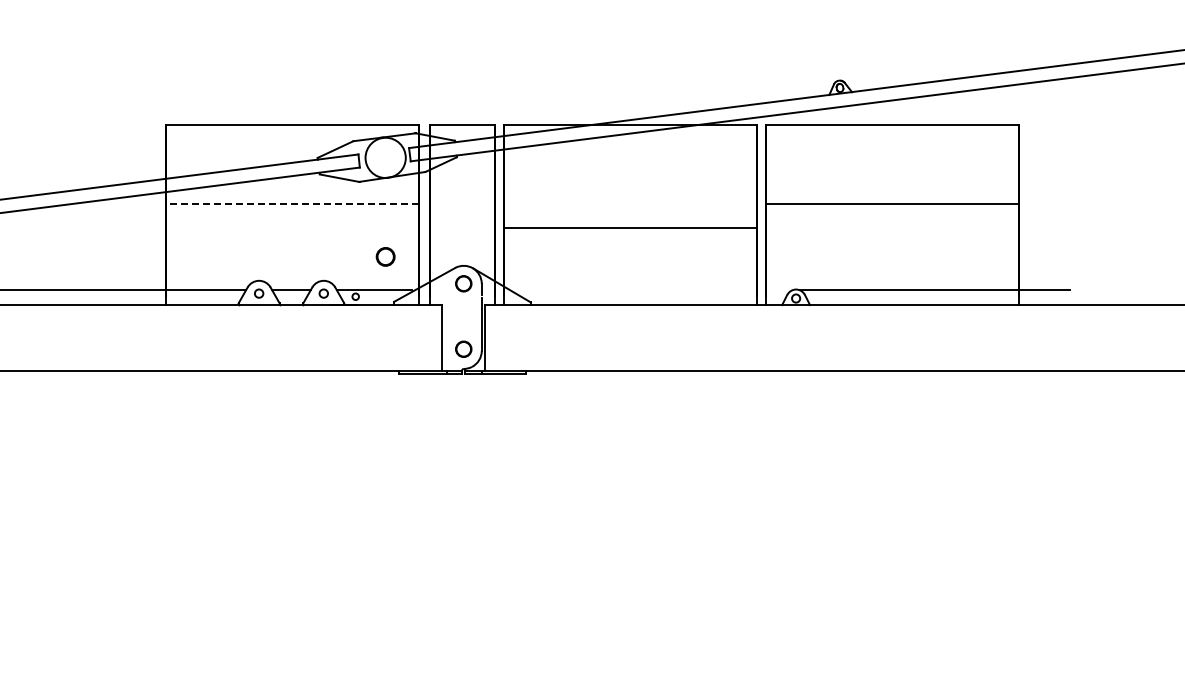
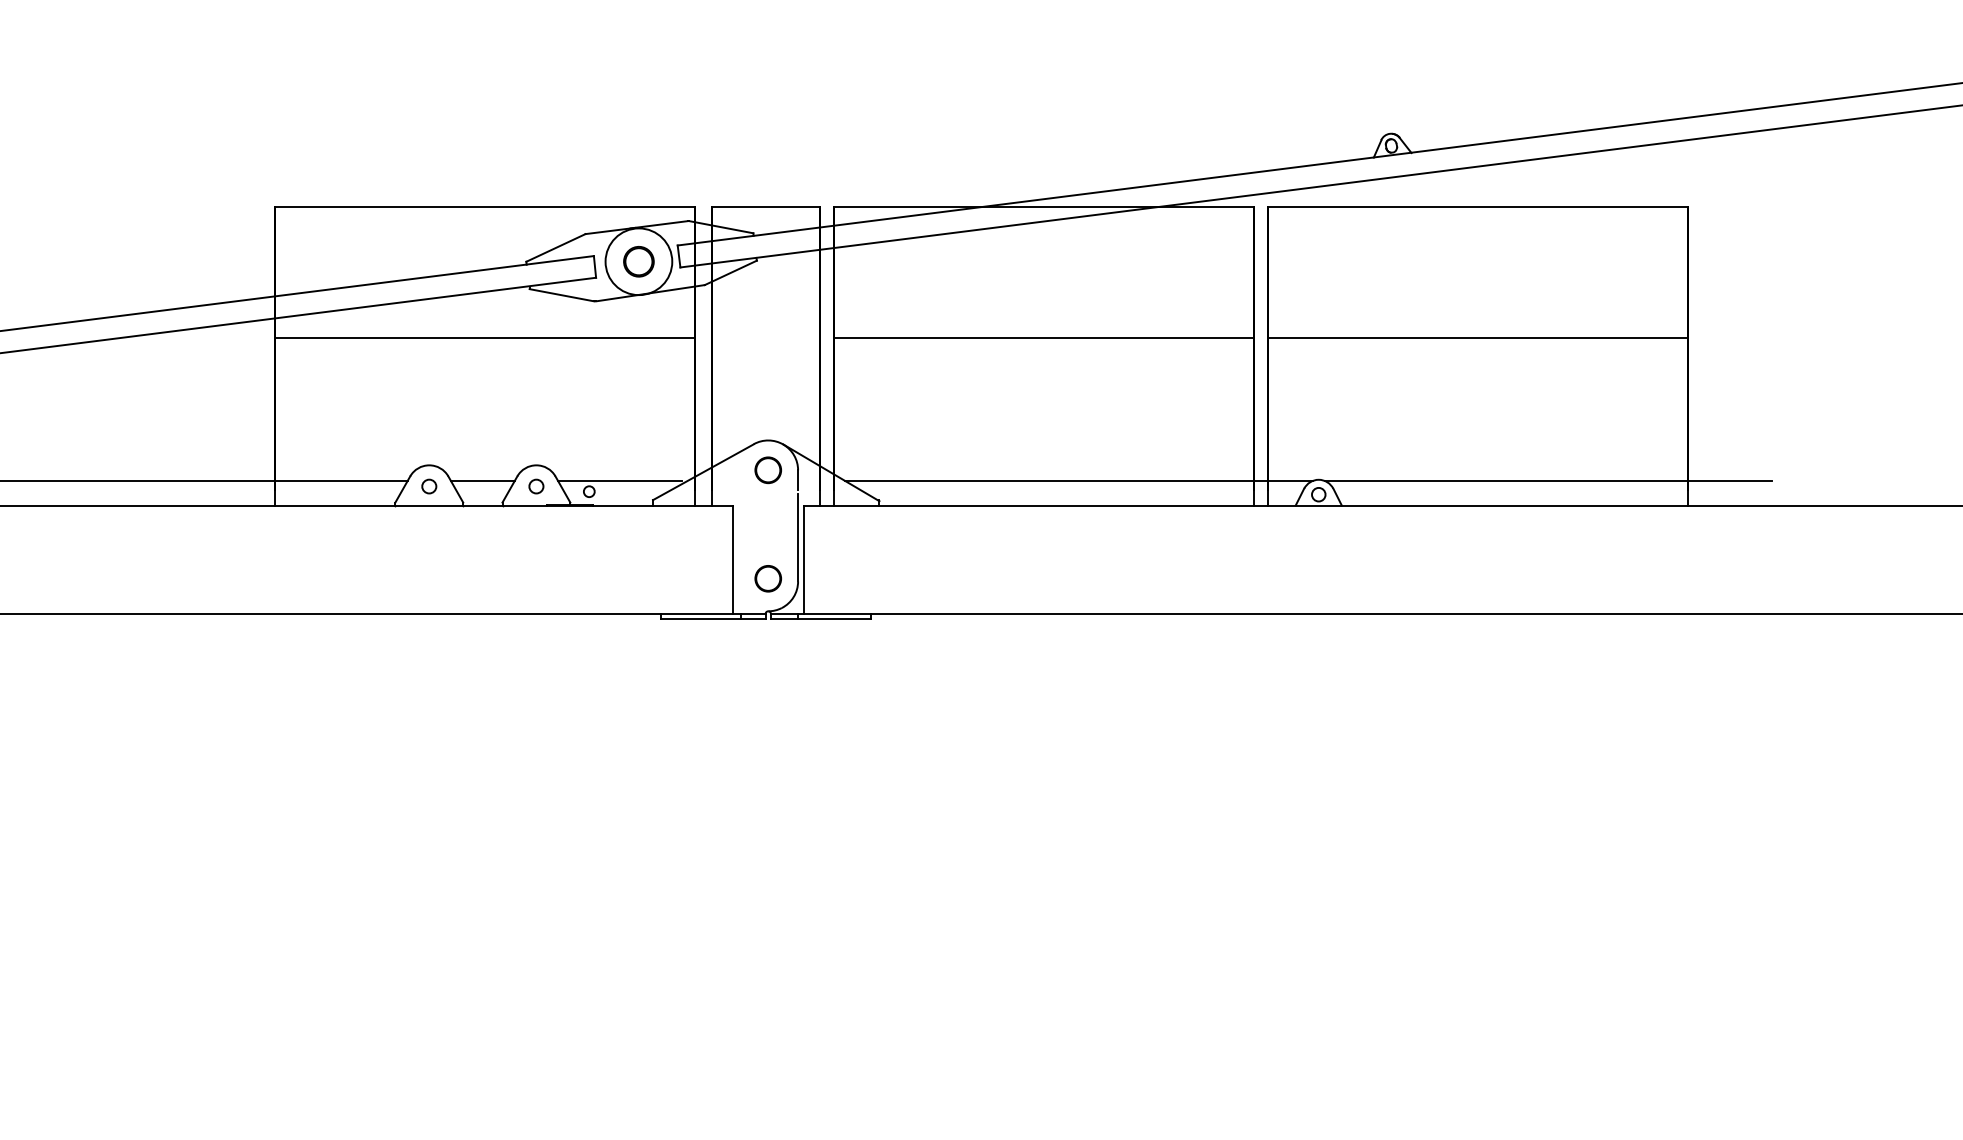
line: (292, 204) -> (484, 338), dashed -> solid
line: (630, 228) -> (1044, 338), moved
part: (385, 256) -> (638, 261), moved
line: (651, 290) -> (1079, 481), added

